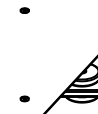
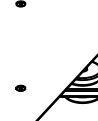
part: (24, 98) -> (20, 87), moved

